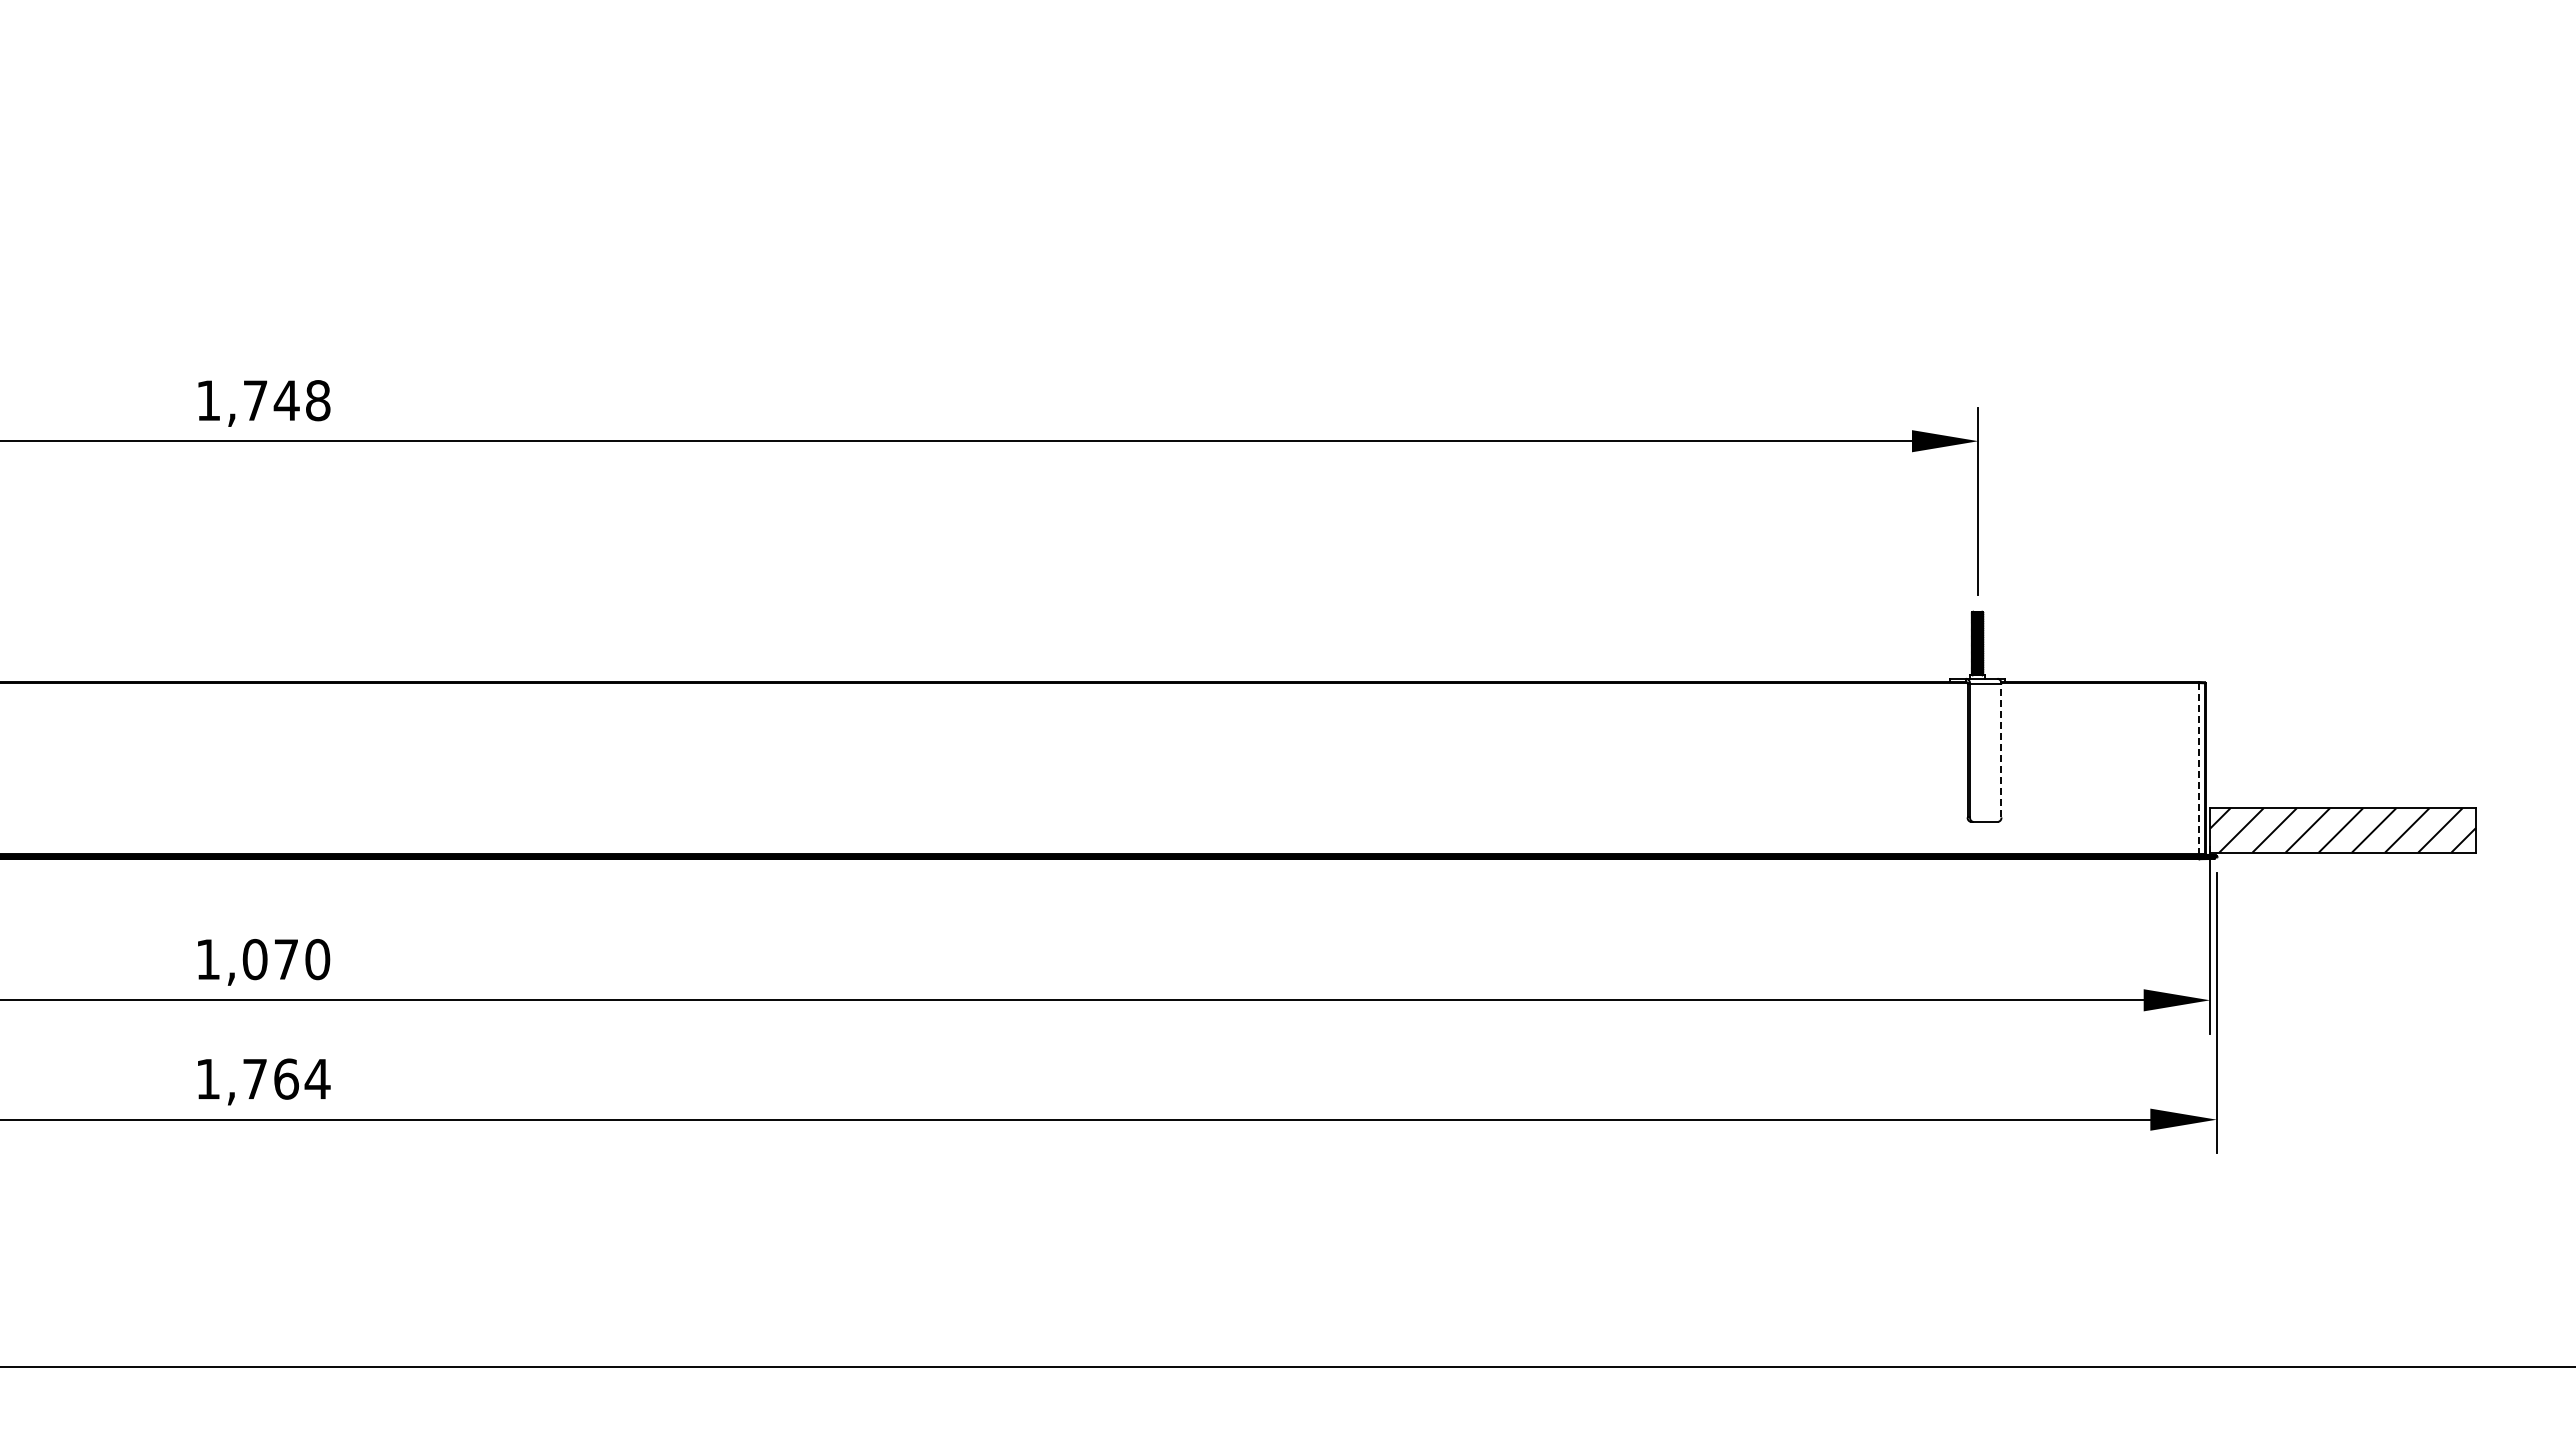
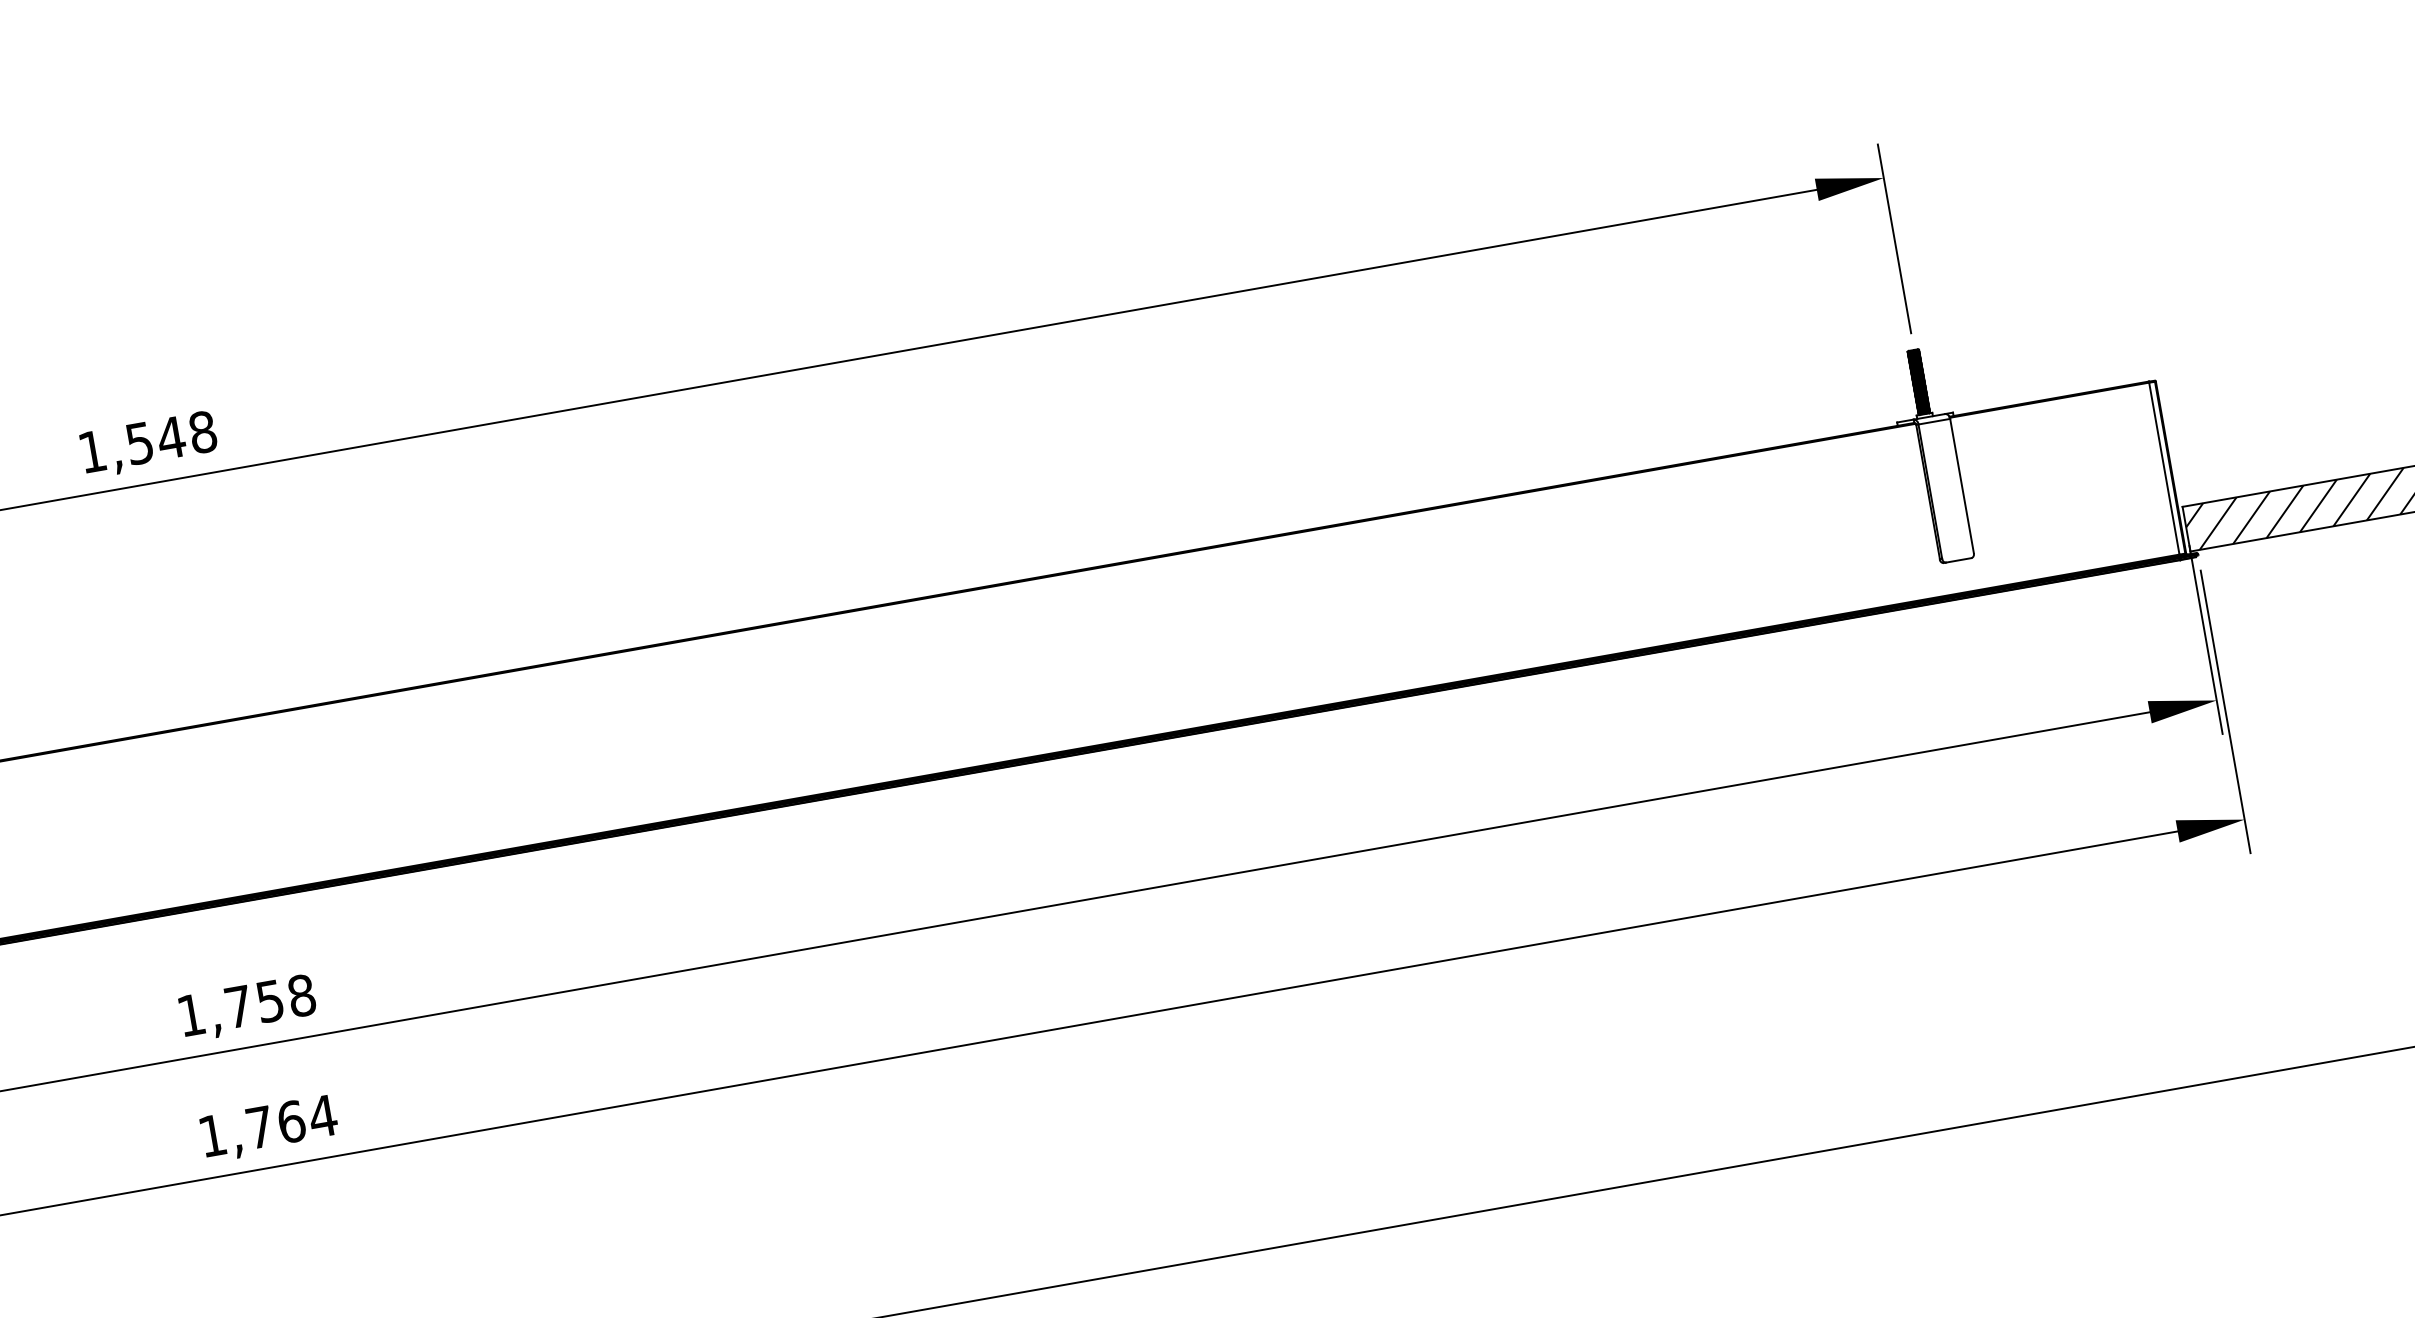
text: (255, 400) -> (139, 443), 1,748 -> 1,548
line: (2001, 750) -> (1961, 485), dashed -> solid
line: (2199, 768) -> (2164, 468), dashed -> solid
text: (286, 959) -> (270, 1001), 1,070 -> 1,758

